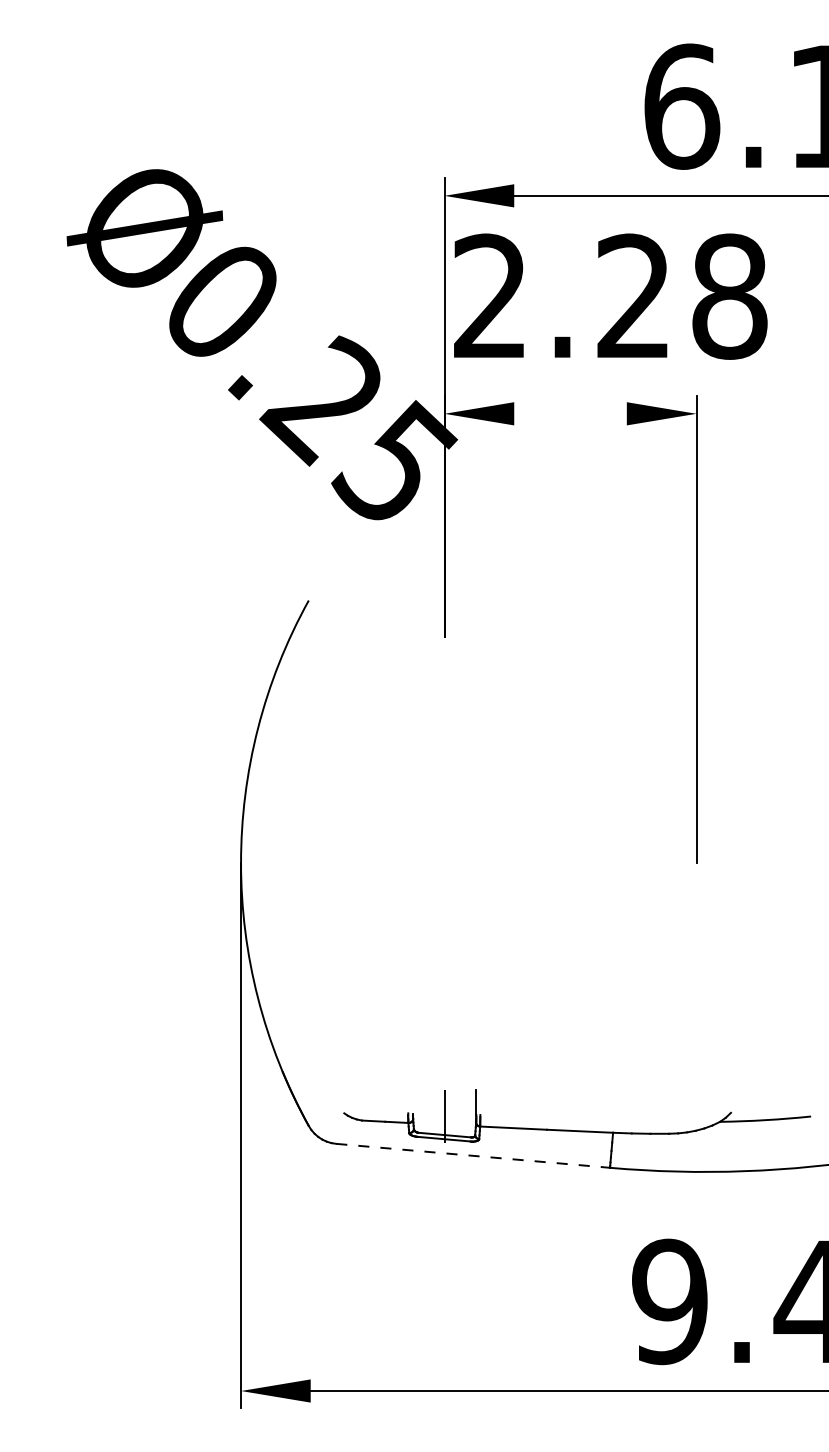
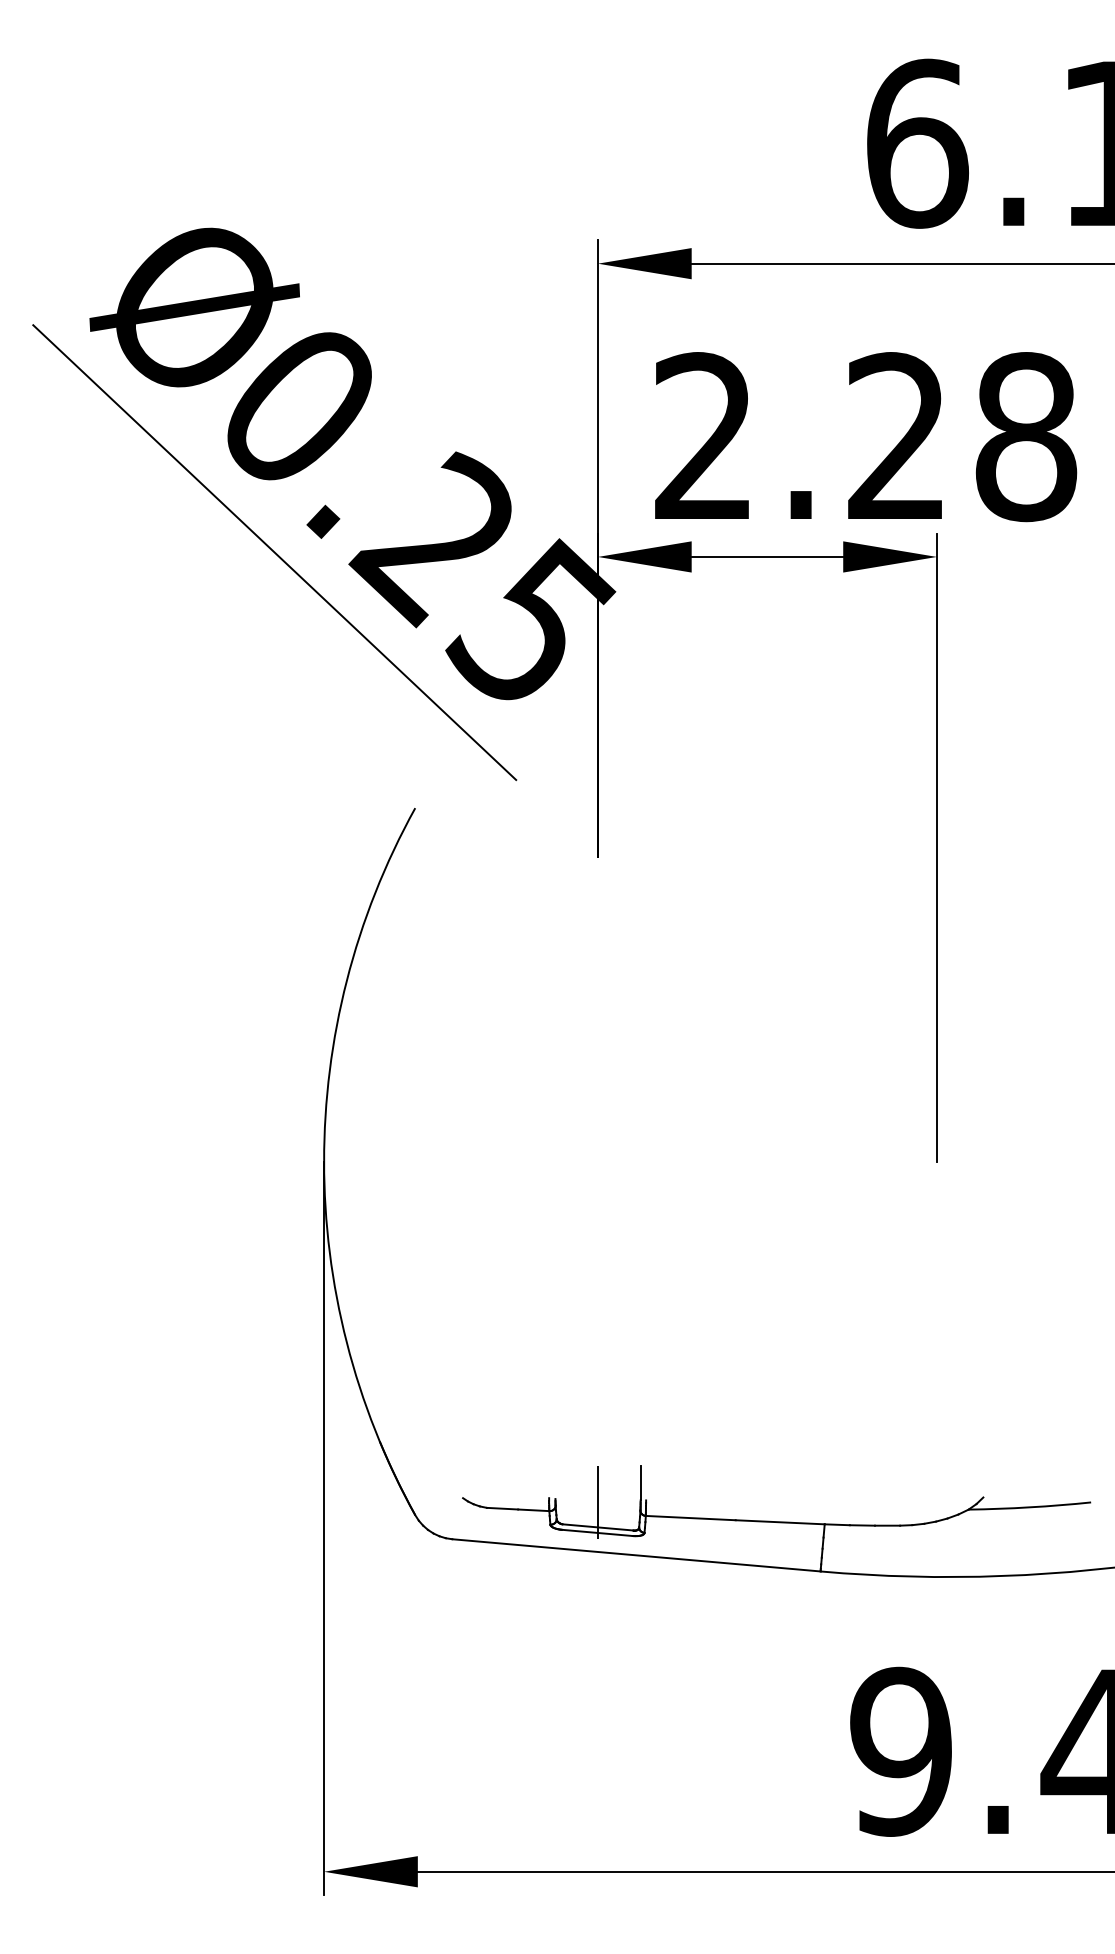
text: (610, 296) -> (865, 436), moved
line: (203, 410) -> (273, 552), added
line: (570, 413) -> (767, 556), added
line: (473, 1155) -> (636, 1554), dashed -> solid

